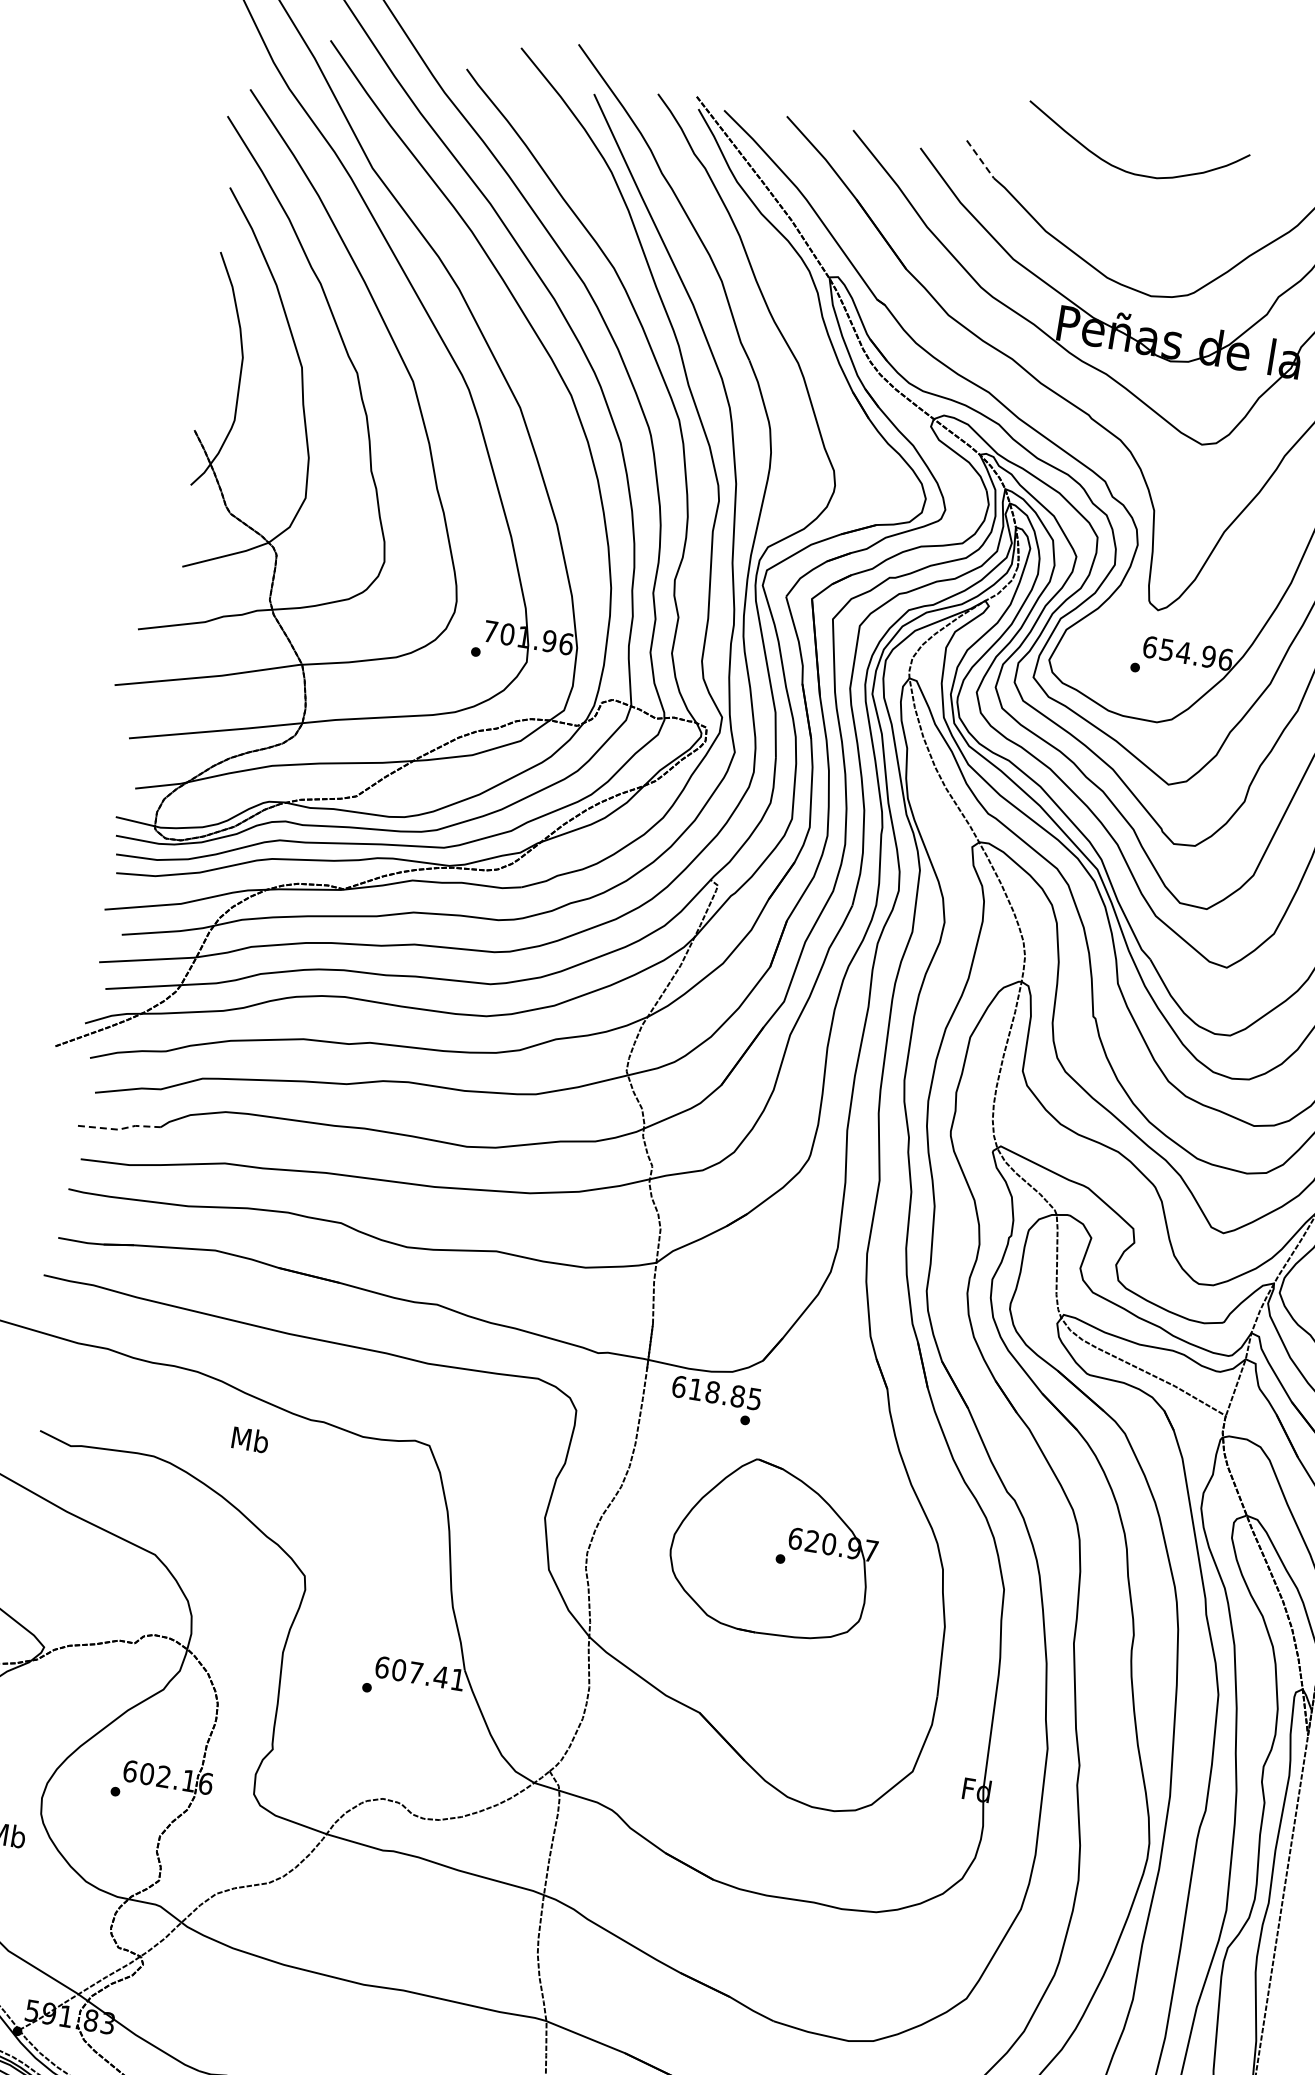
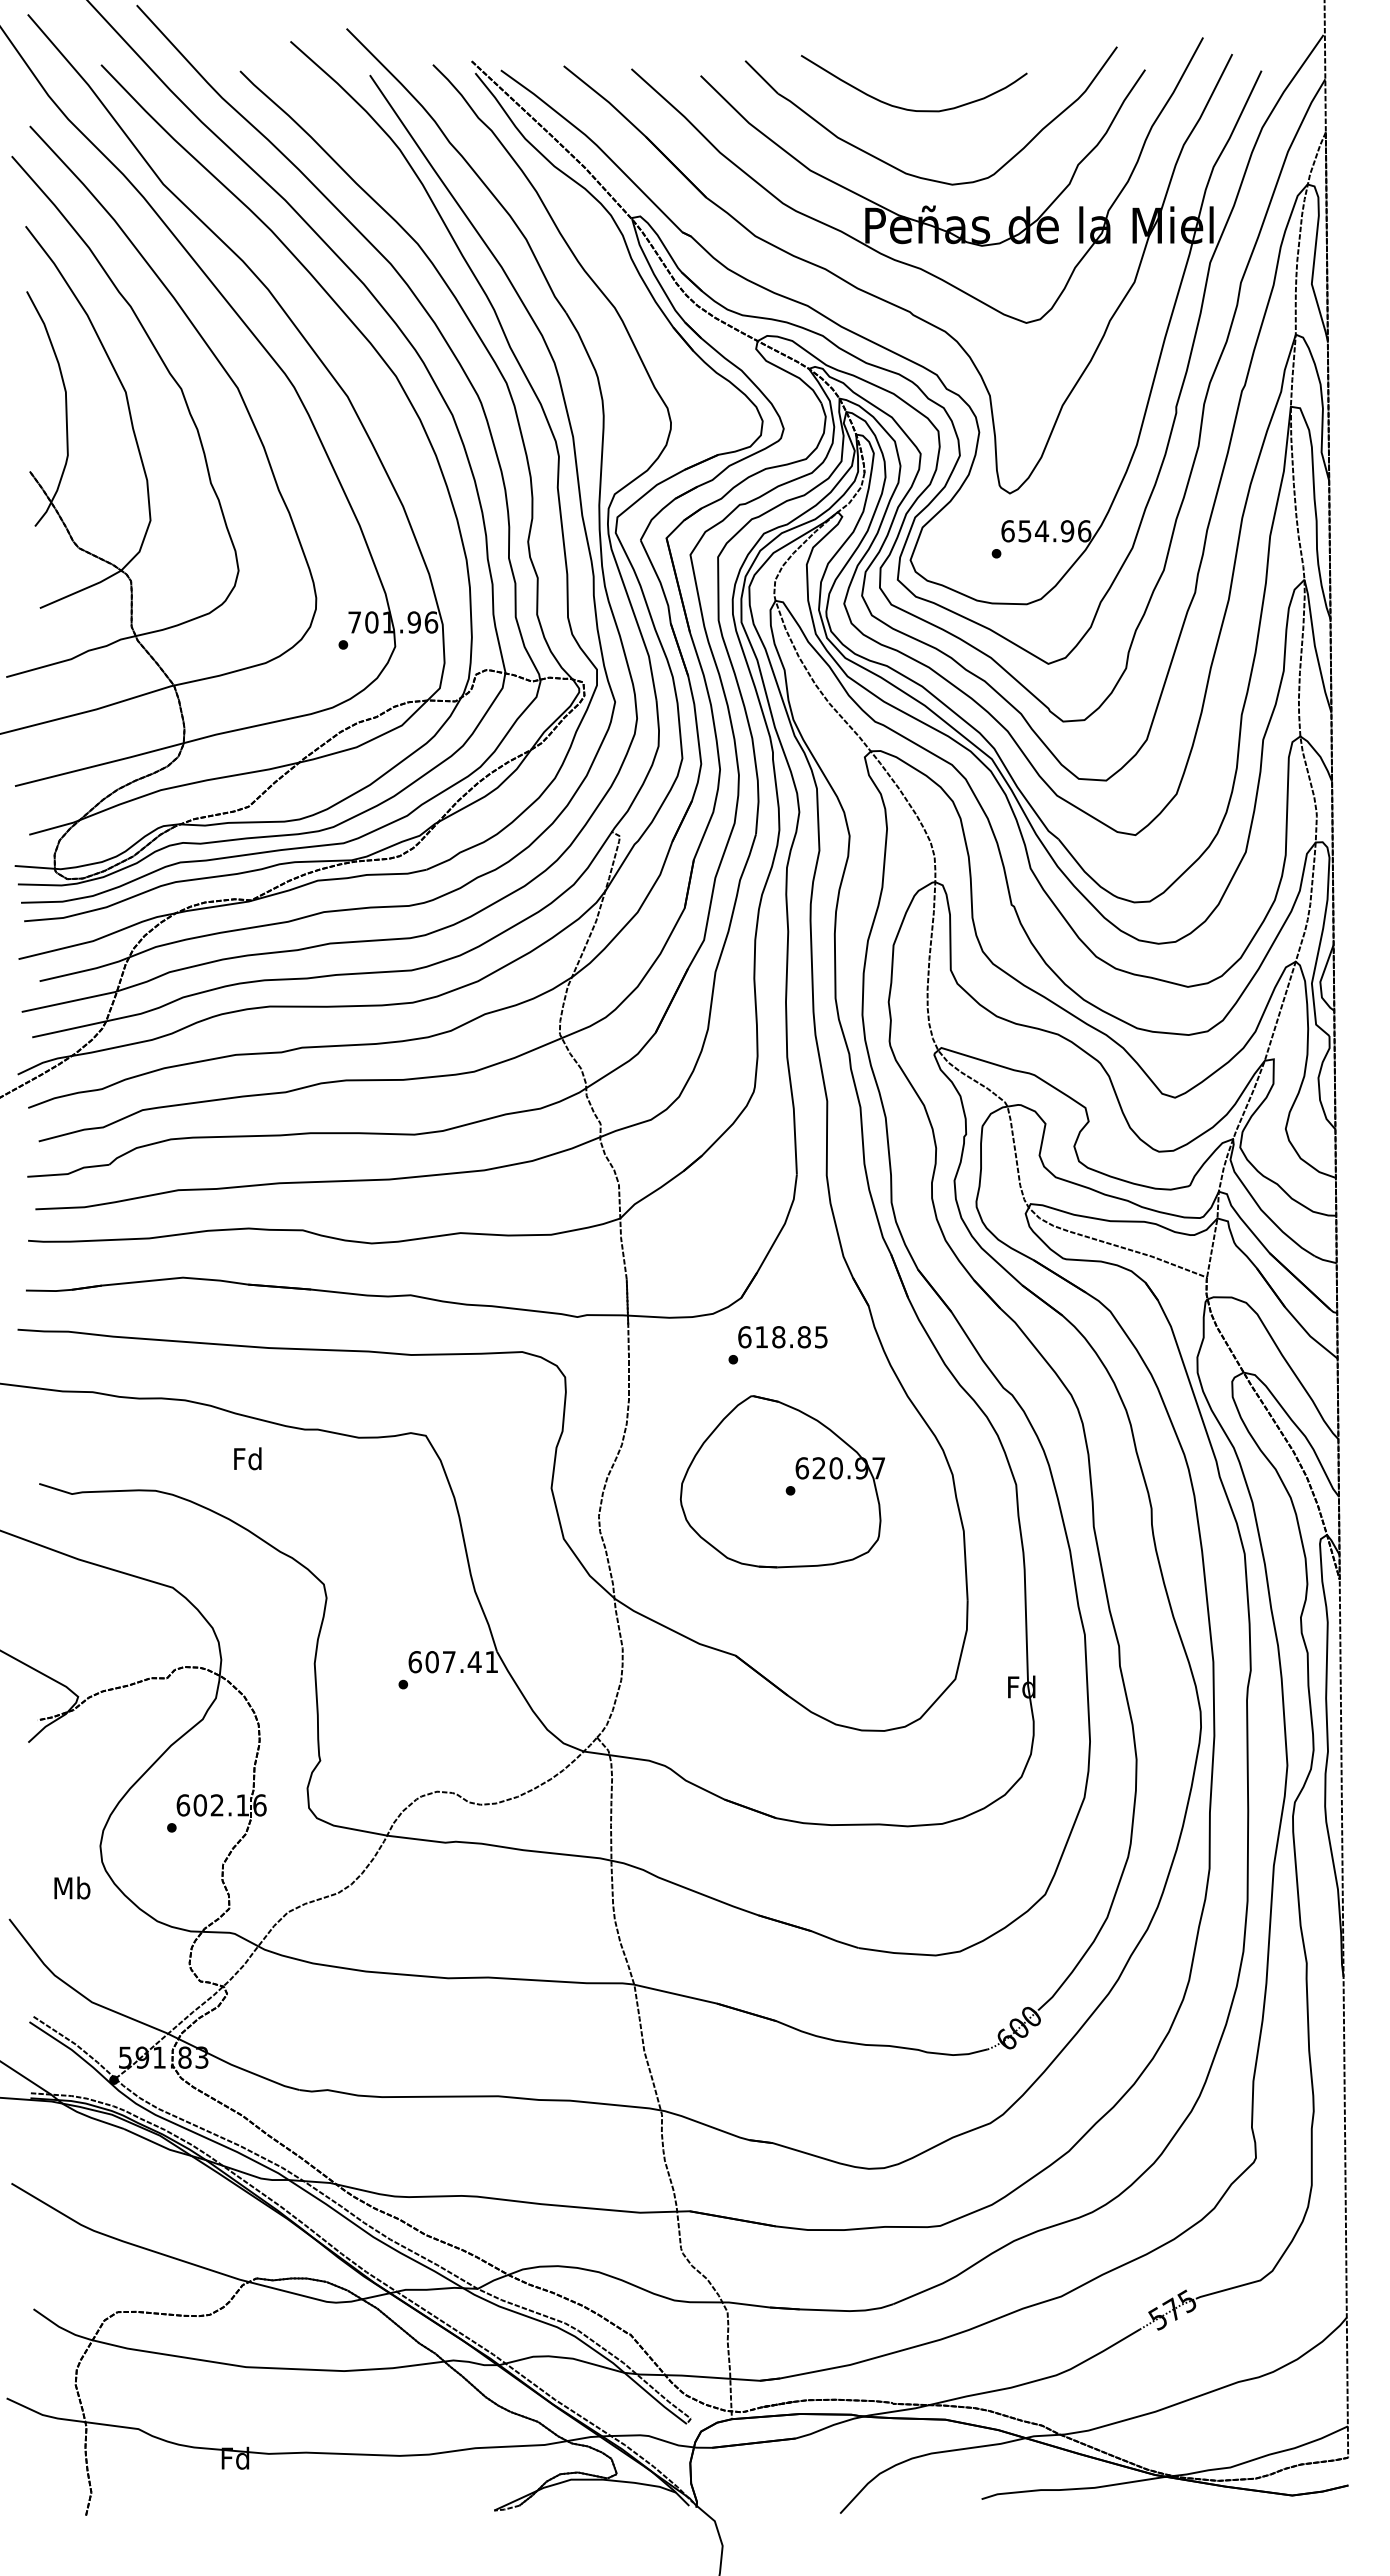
line: (981, 159) -> (762, 77), dashed -> solid
curve: (1126, 170) -> (907, 108), moved
line: (120, 1129) -> (69, 1173), dashed -> solid
text: (716, 1393) -> (782, 1337), moved
text: (250, 1439) -> (248, 1458), Mb -> Fd

